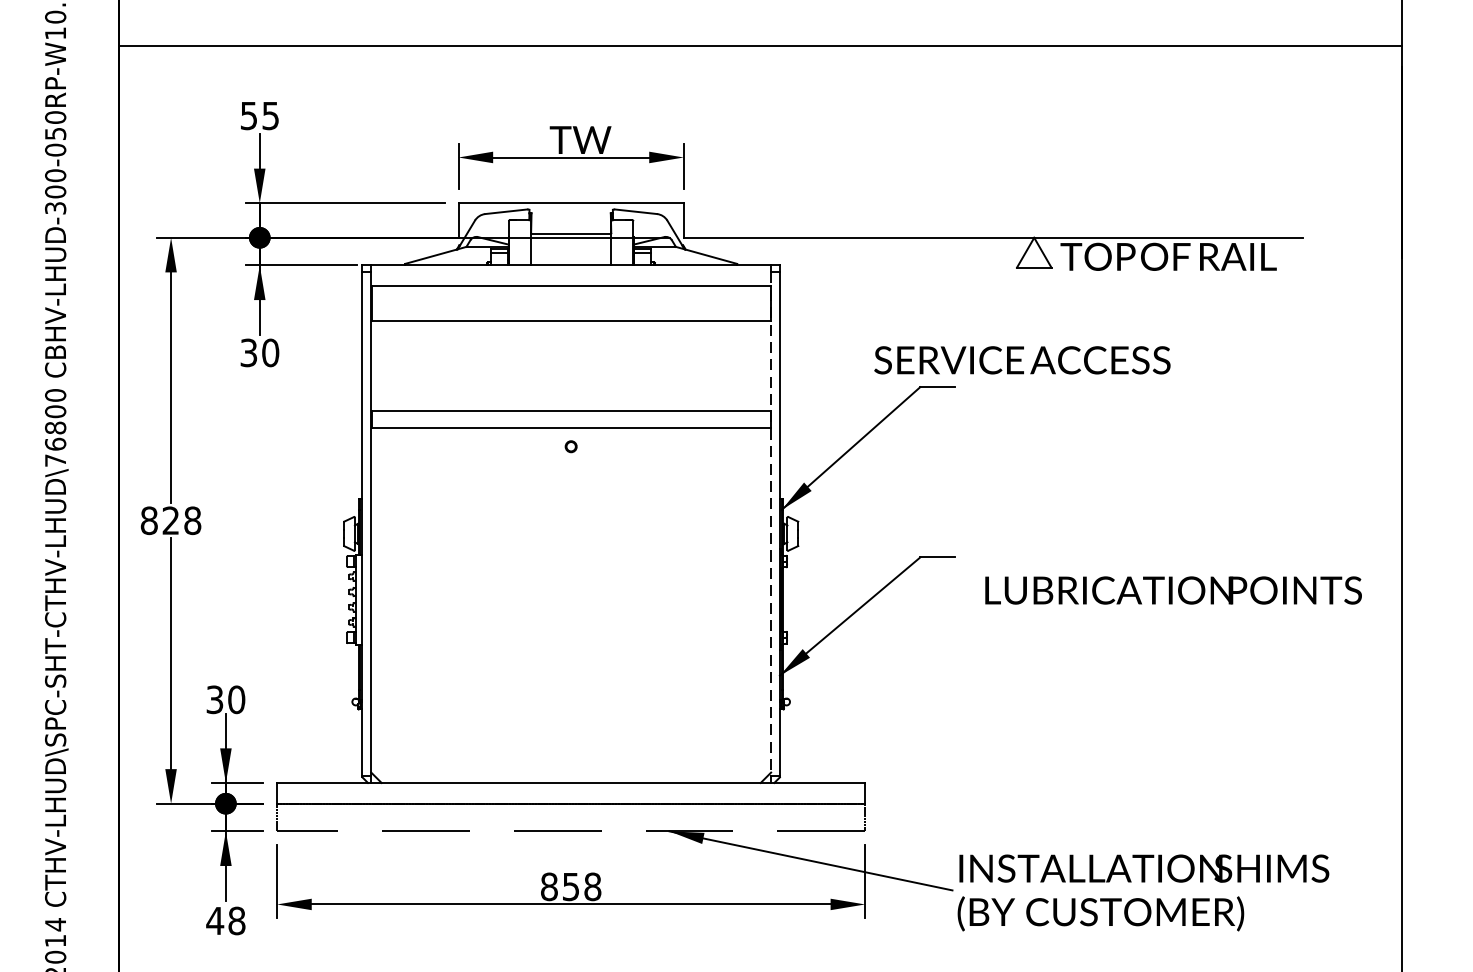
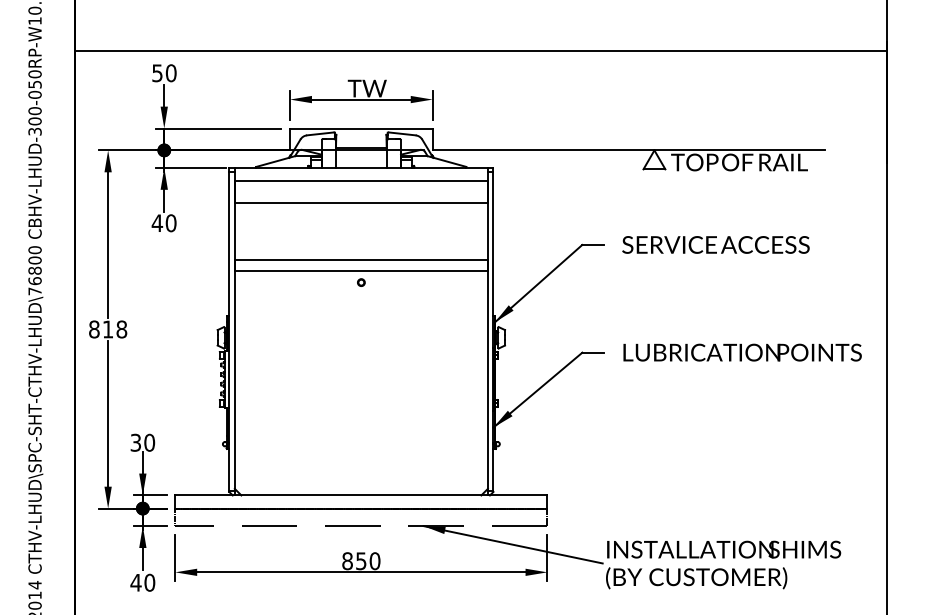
line: (760, 46) -> (481, 51), moved
text: (269, 116) -> (170, 73), 55 -> 50
text: (249, 353) -> (157, 223), 30 -> 40
text: (1021, 359) -> (715, 244), moved
text: (170, 520) -> (107, 329), 828 -> 818
line: (770, 525) -> (487, 332), dashed -> solid
text: (1173, 590) -> (742, 352), moved
text: (591, 885) -> (374, 560), 858 -> 850
text: (236, 920) -> (149, 582), 48 -> 40

